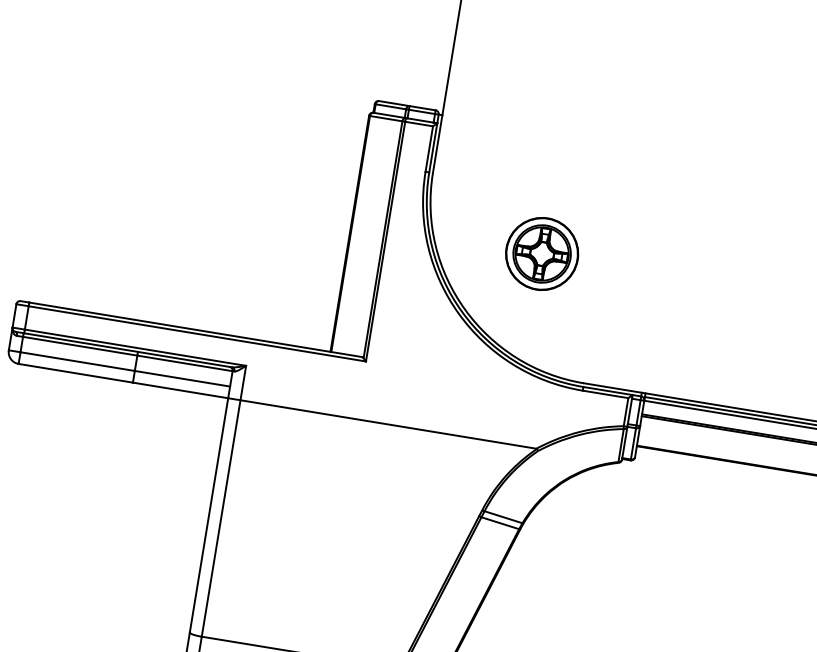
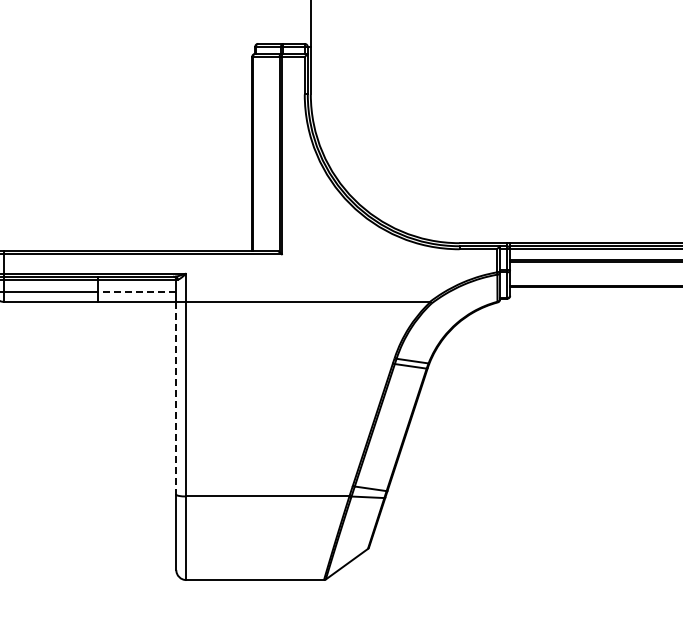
part: (541, 253) -> (408, 144), removed
line: (181, 378) -> (136, 292), solid -> dashed
line: (209, 515) -> (176, 398), solid -> dashed

